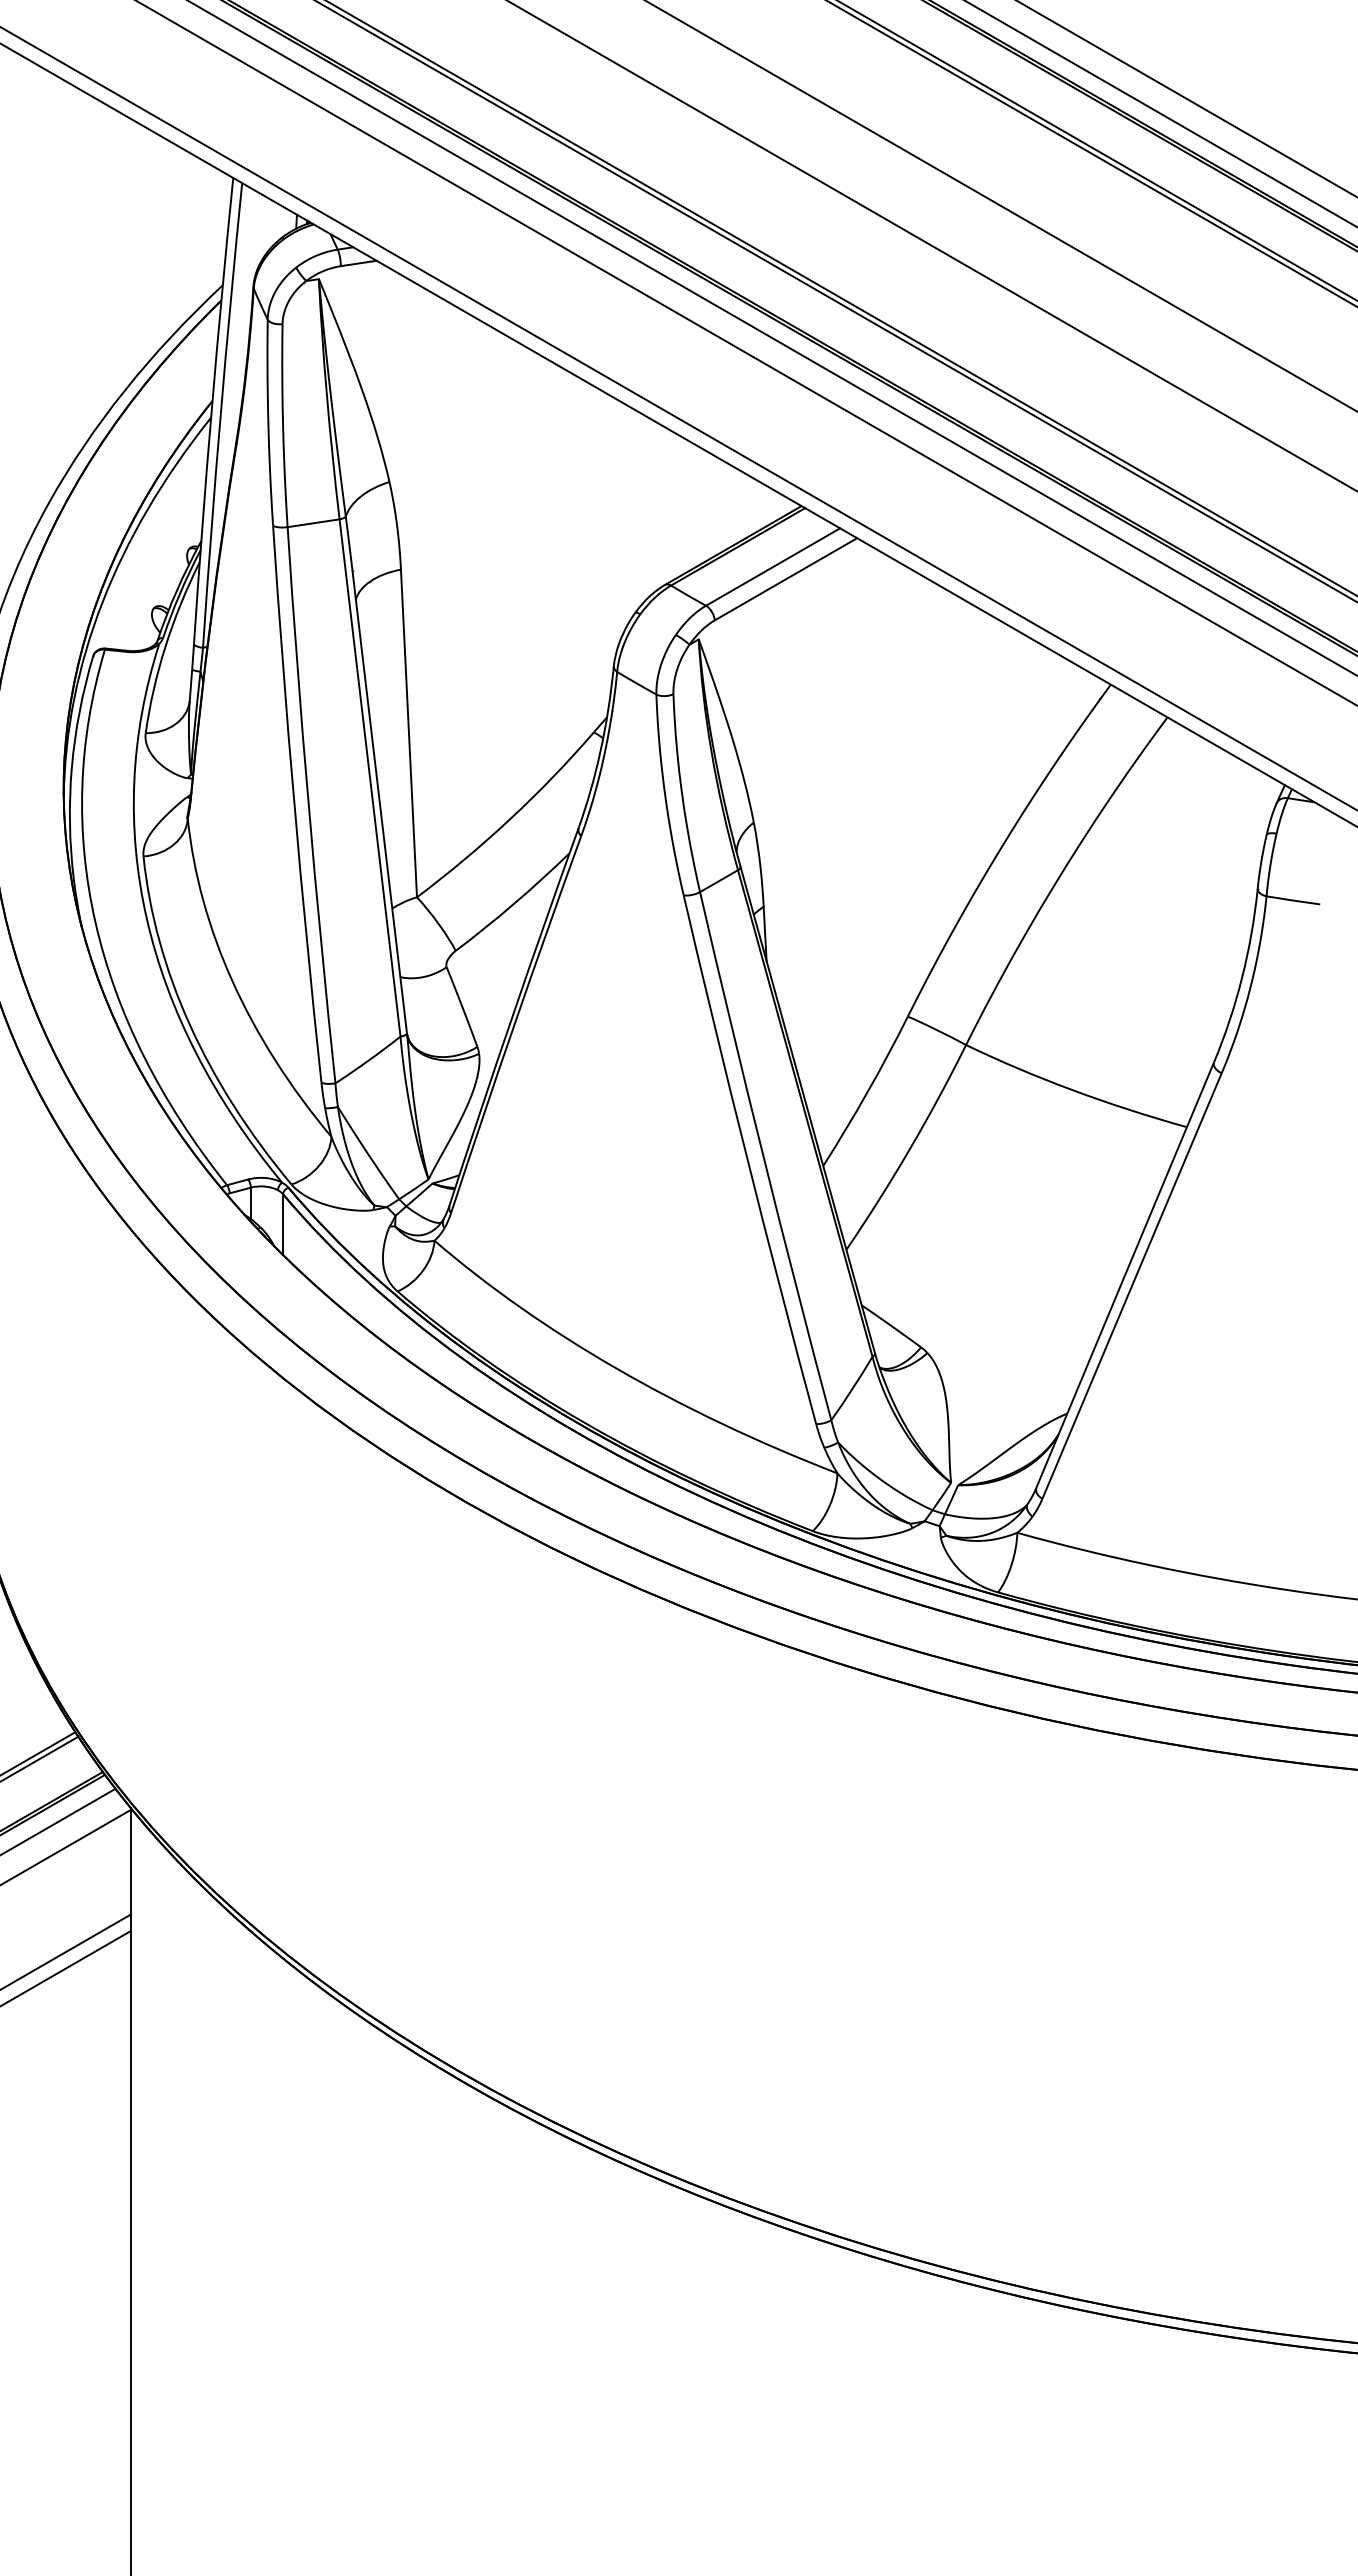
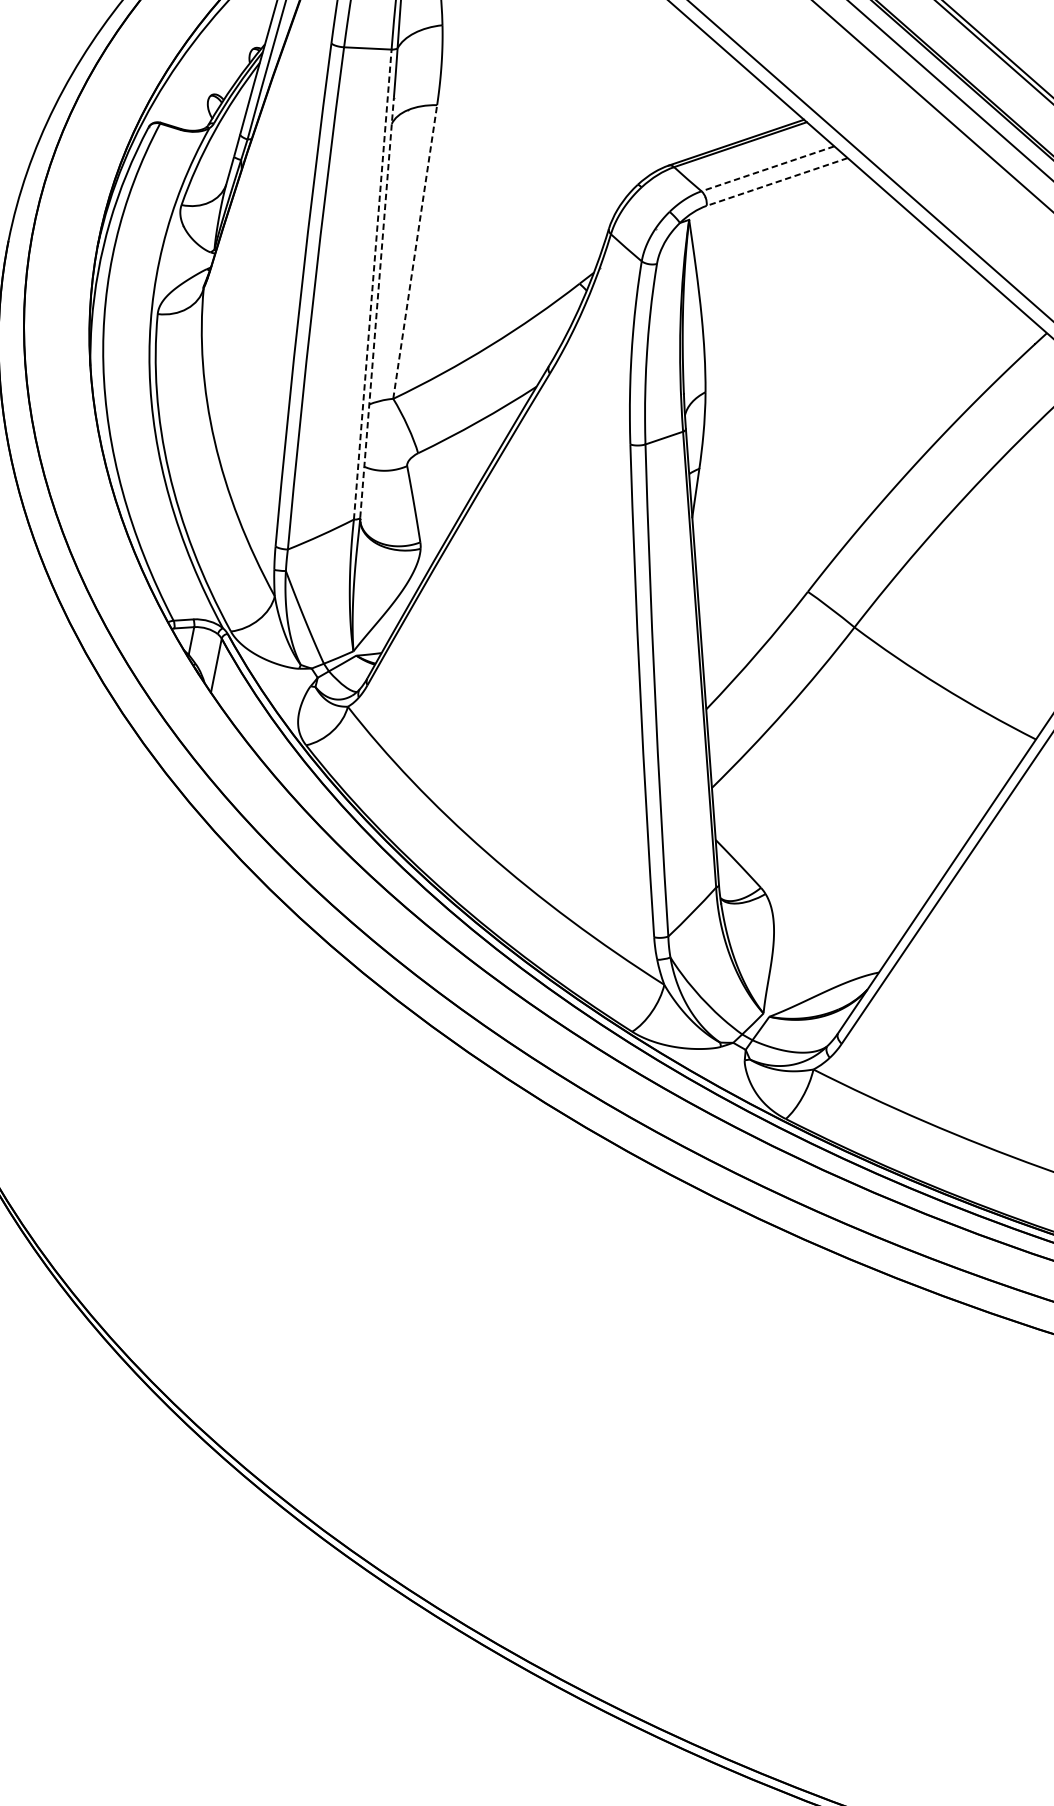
line: (772, 567) -> (767, 169), solid -> dashed
line: (785, 579) -> (776, 182), solid -> dashed
line: (408, 733) -> (414, 251), solid -> dashed
line: (370, 777) -> (373, 284), solid -> dashed
line: (379, 802) -> (376, 308), solid -> dashed

